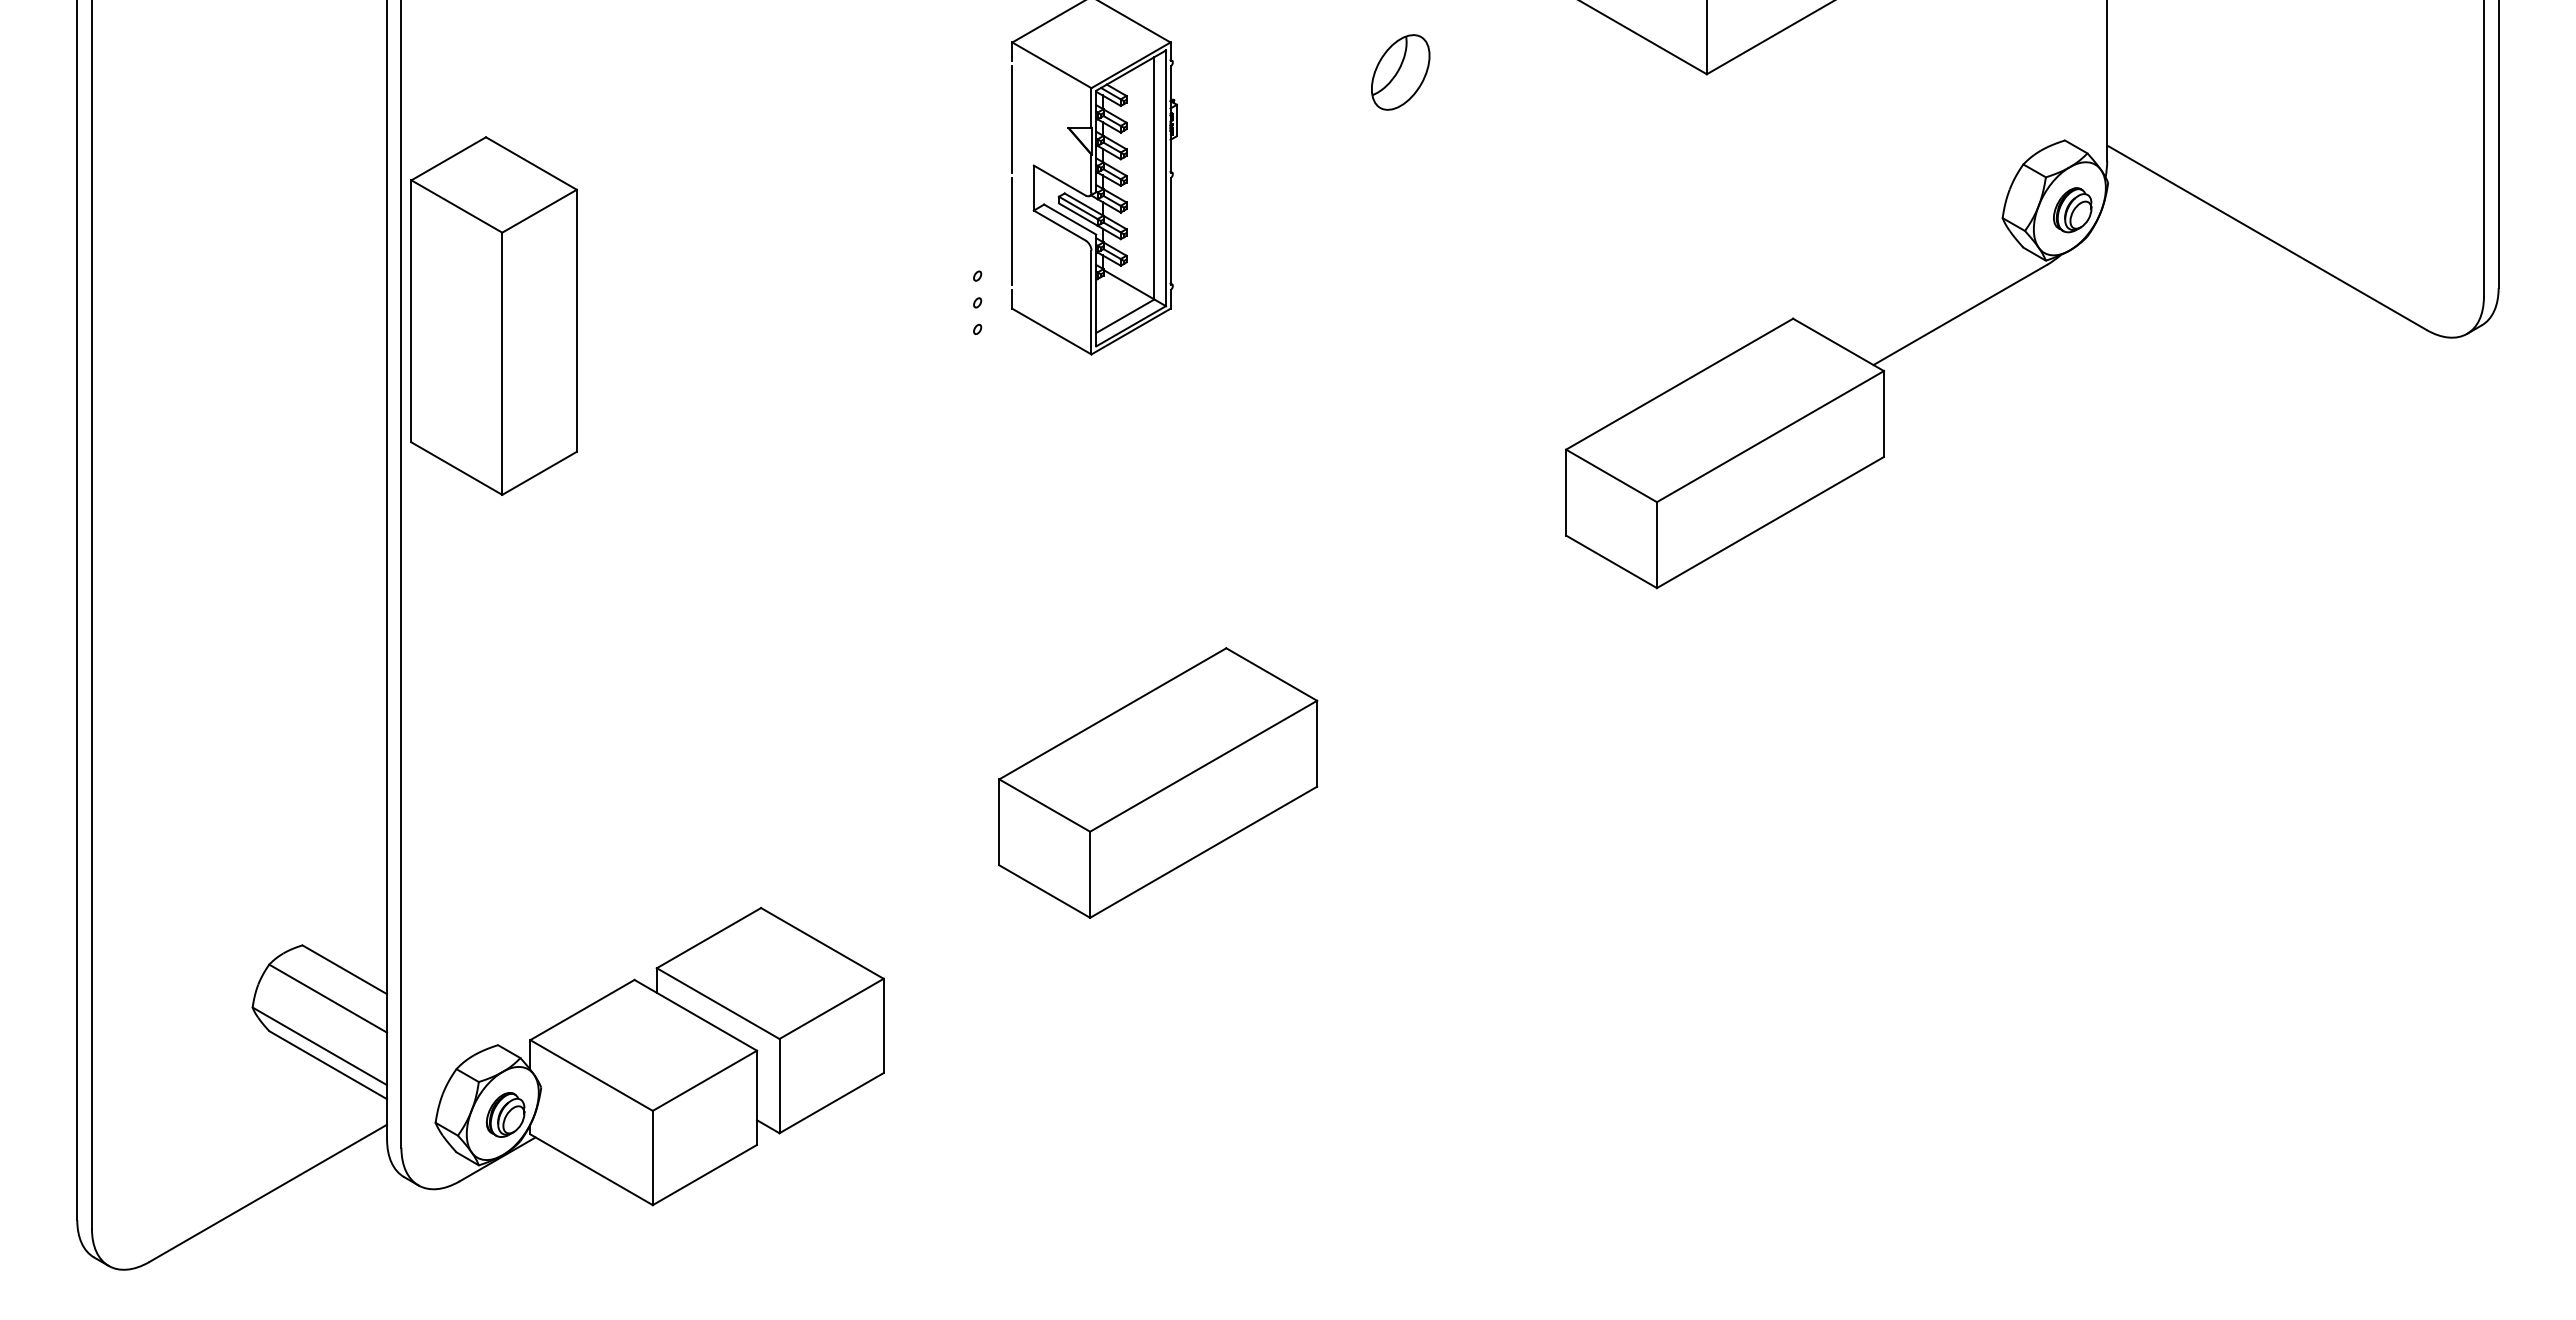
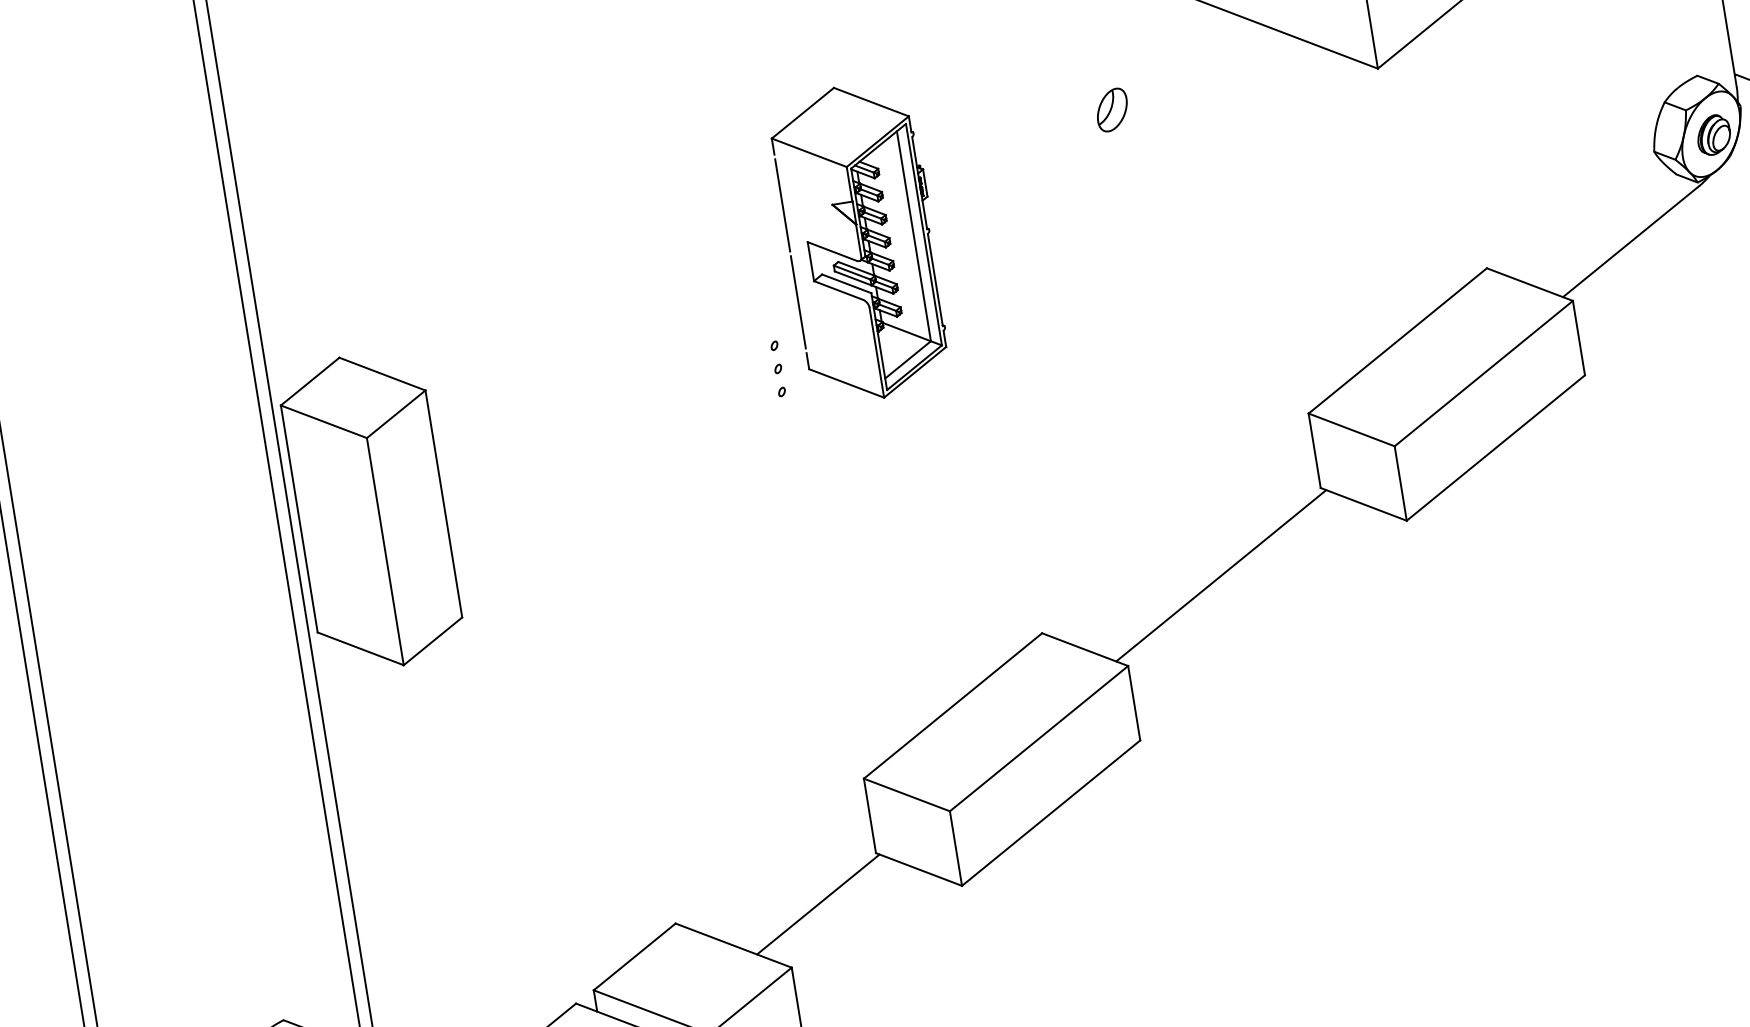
part: (1400, 72) -> (1112, 110), size x0.62
part: (493, 315) -> (370, 511), moved
line: (1438, 616) -> (1221, 575), added
line: (925, 912) -> (818, 904), added

